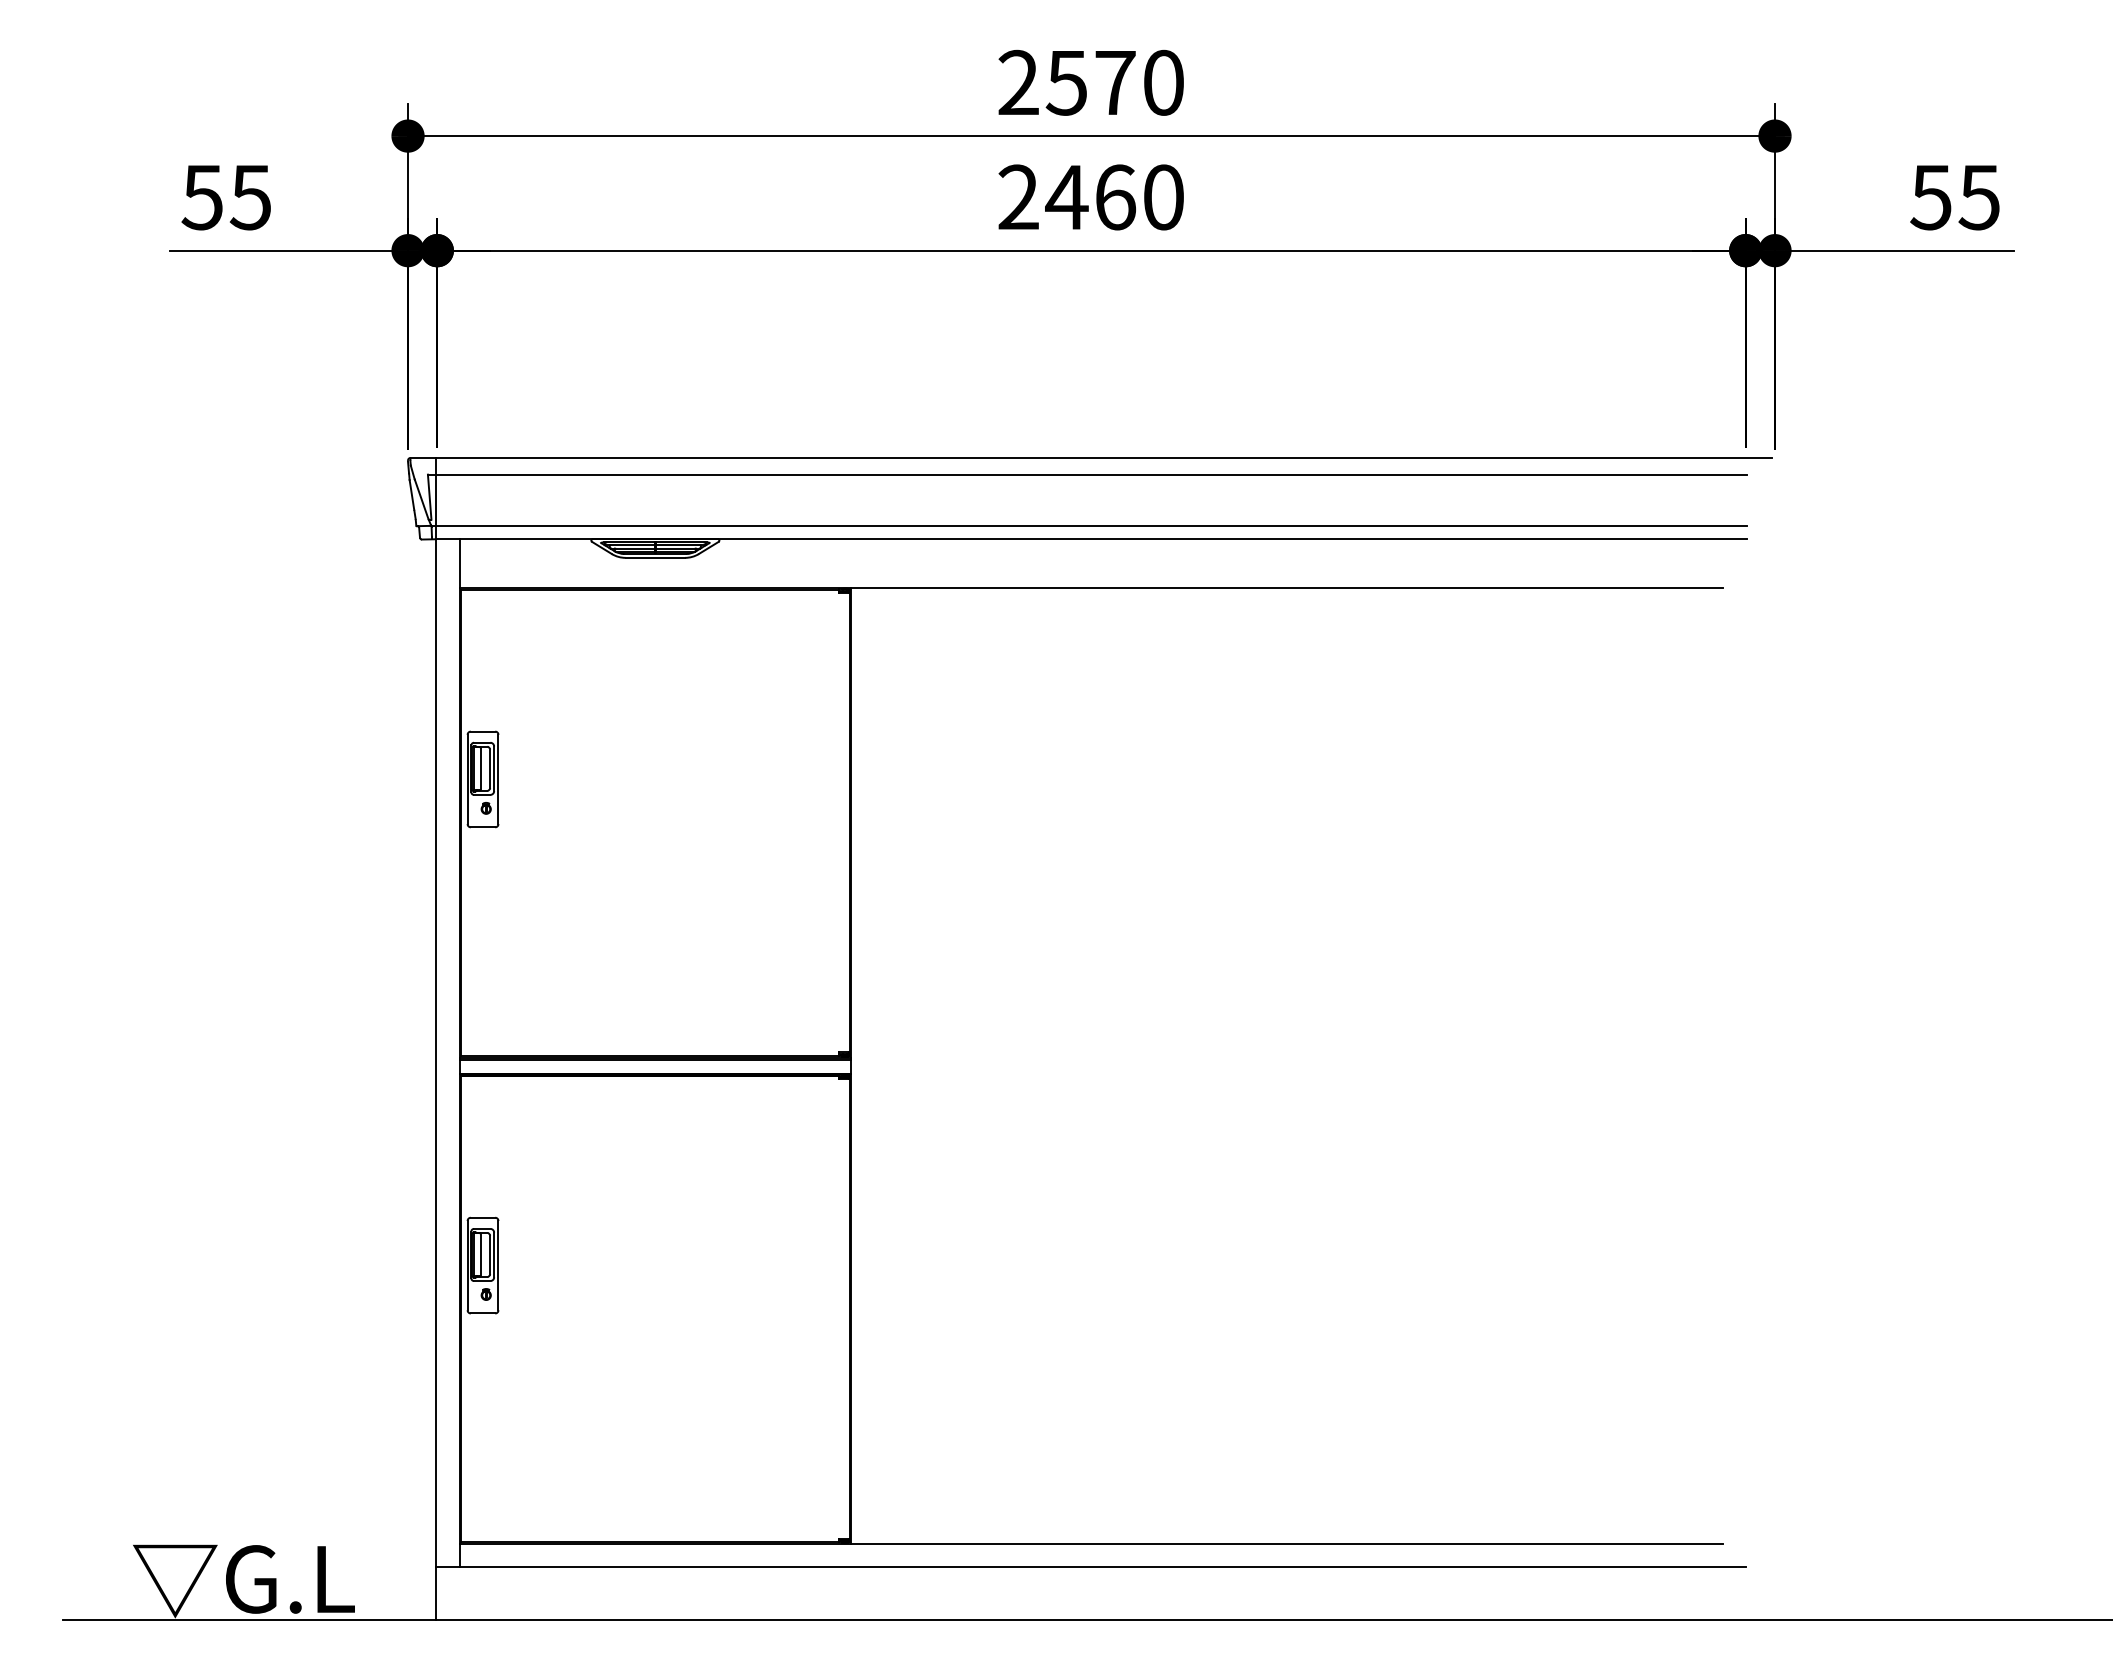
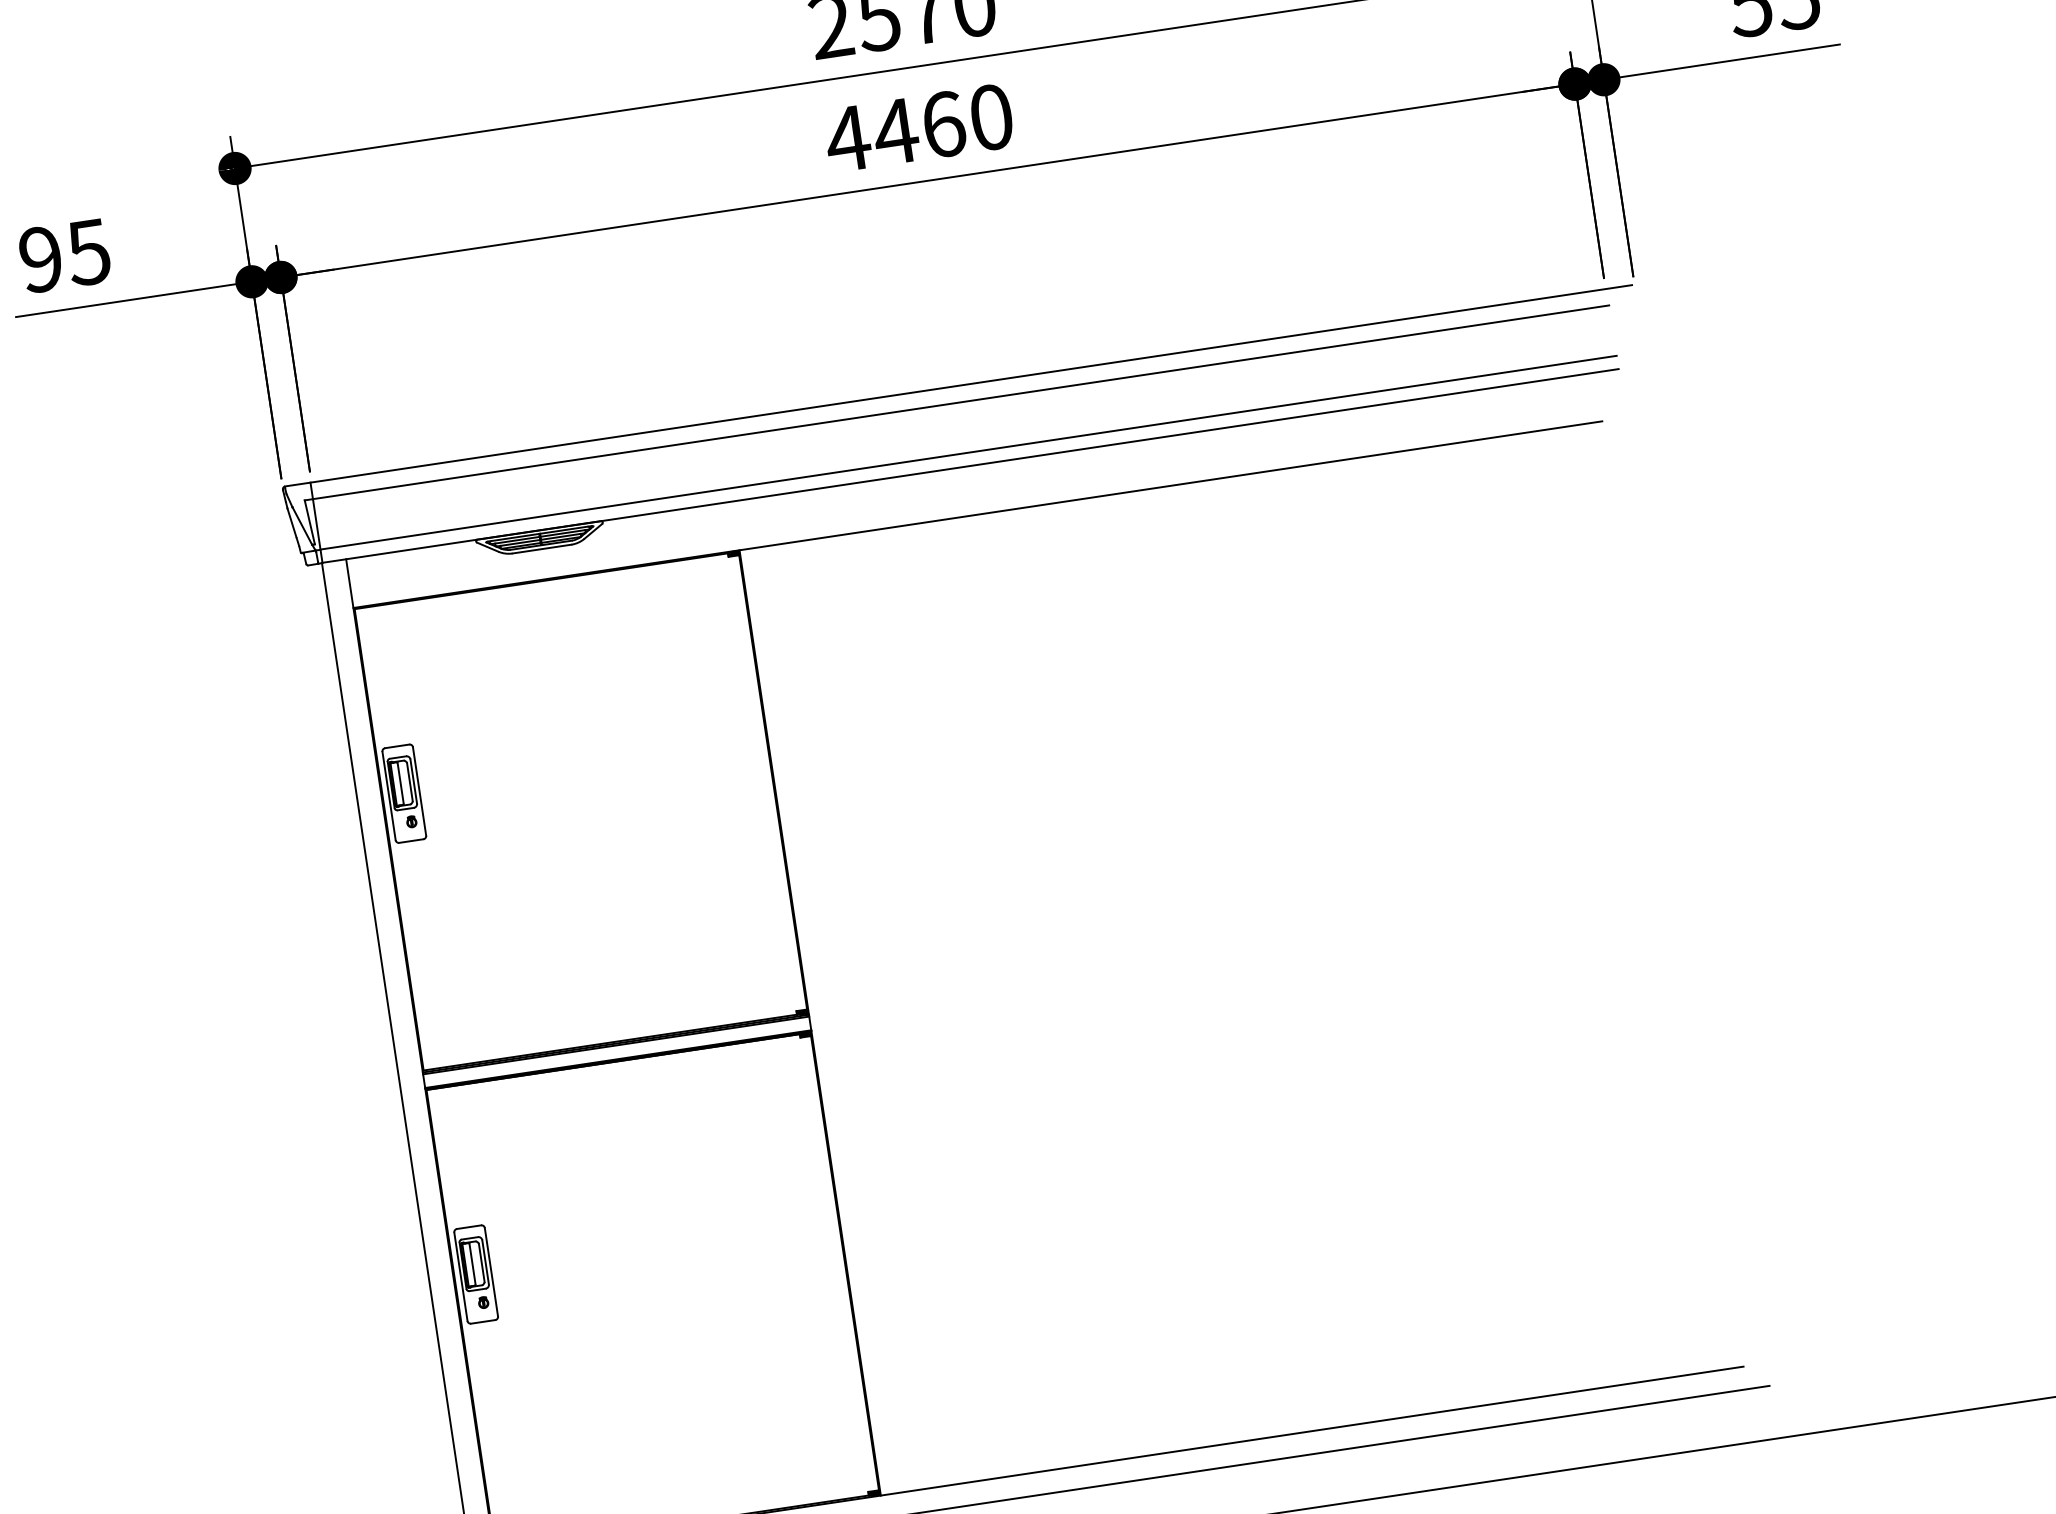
text: (1018, 196) -> (847, 138), 2460 -> 4460
text: (201, 197) -> (39, 259), 55 -> 95

